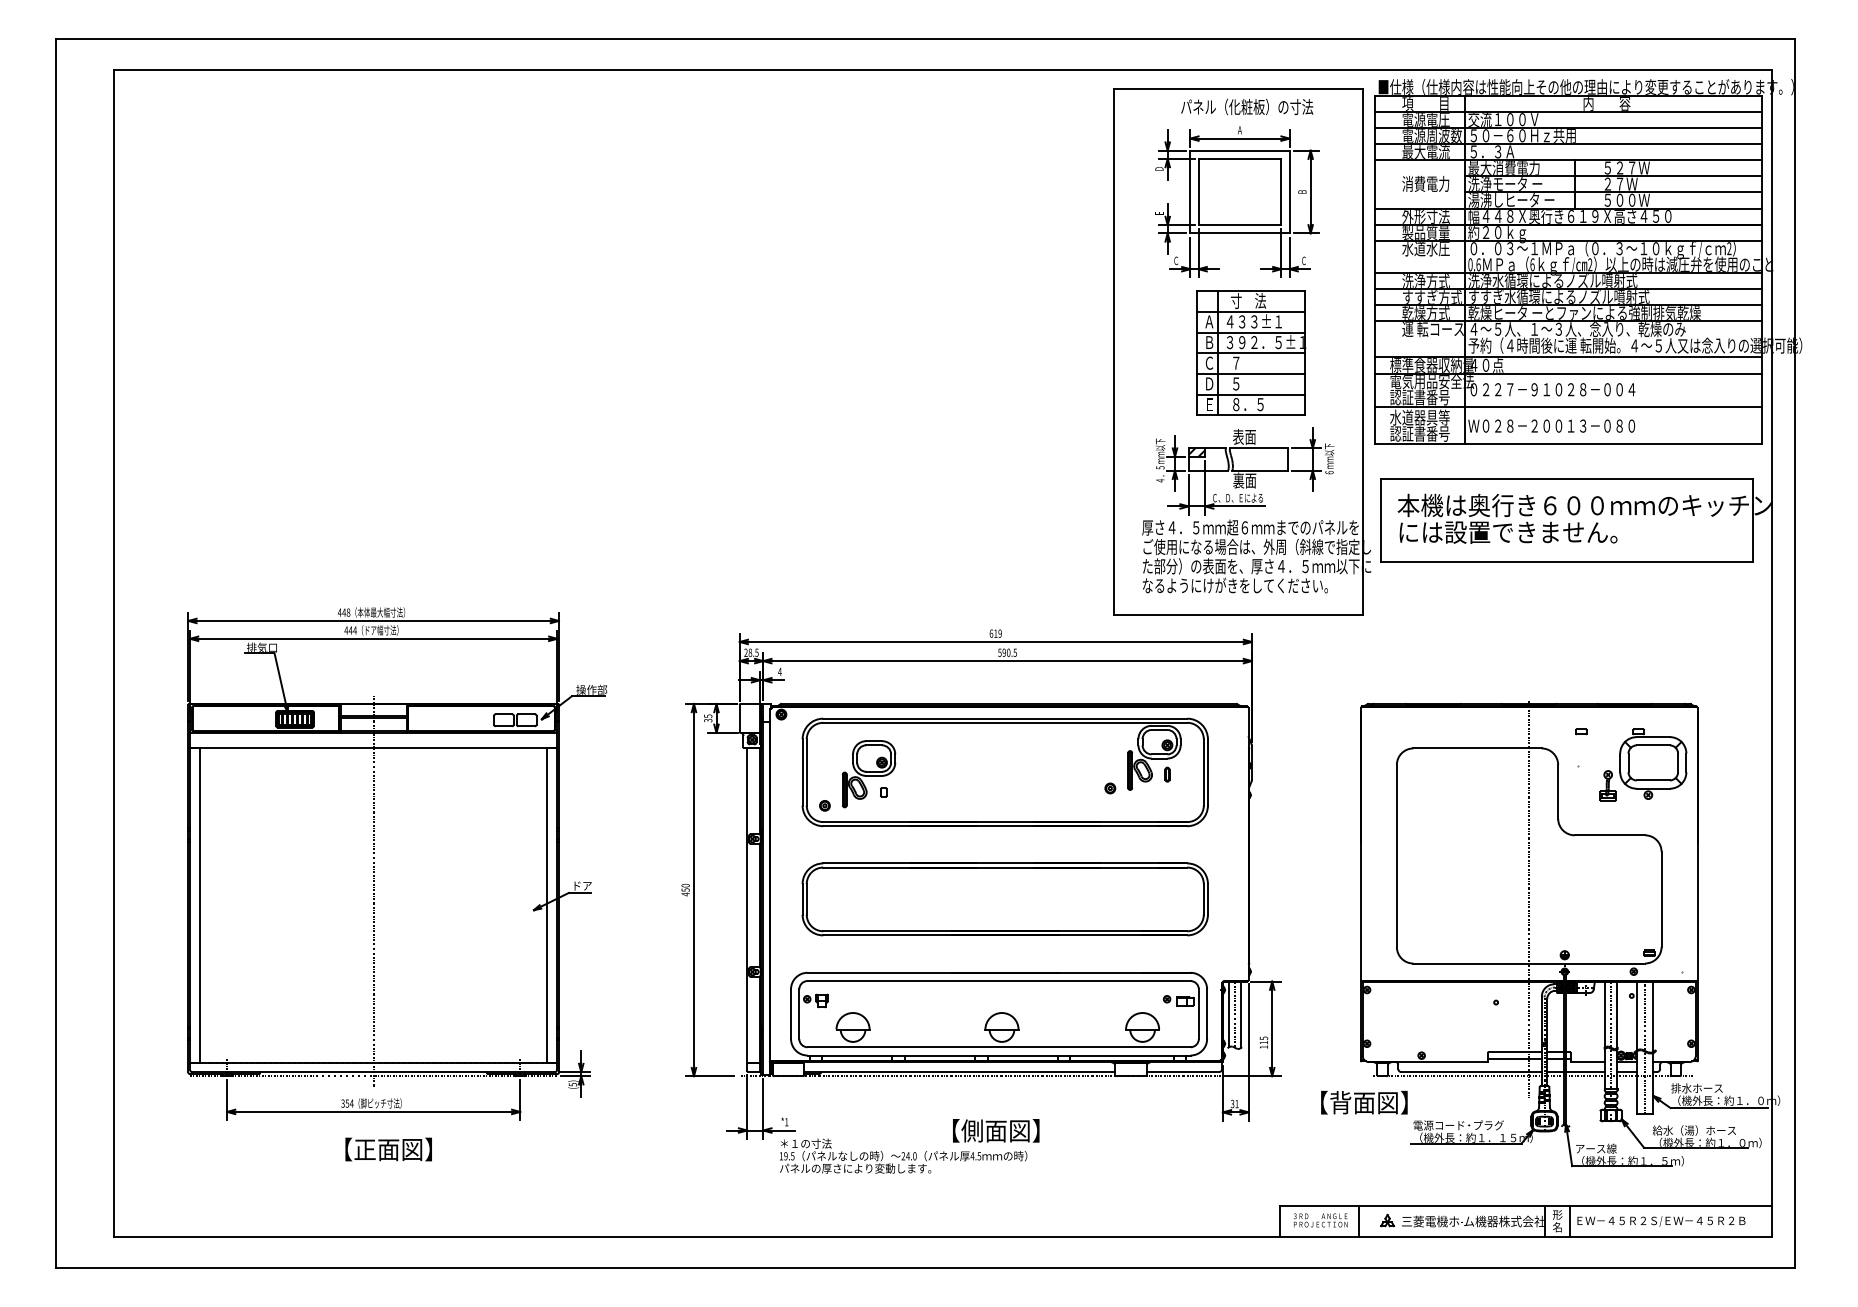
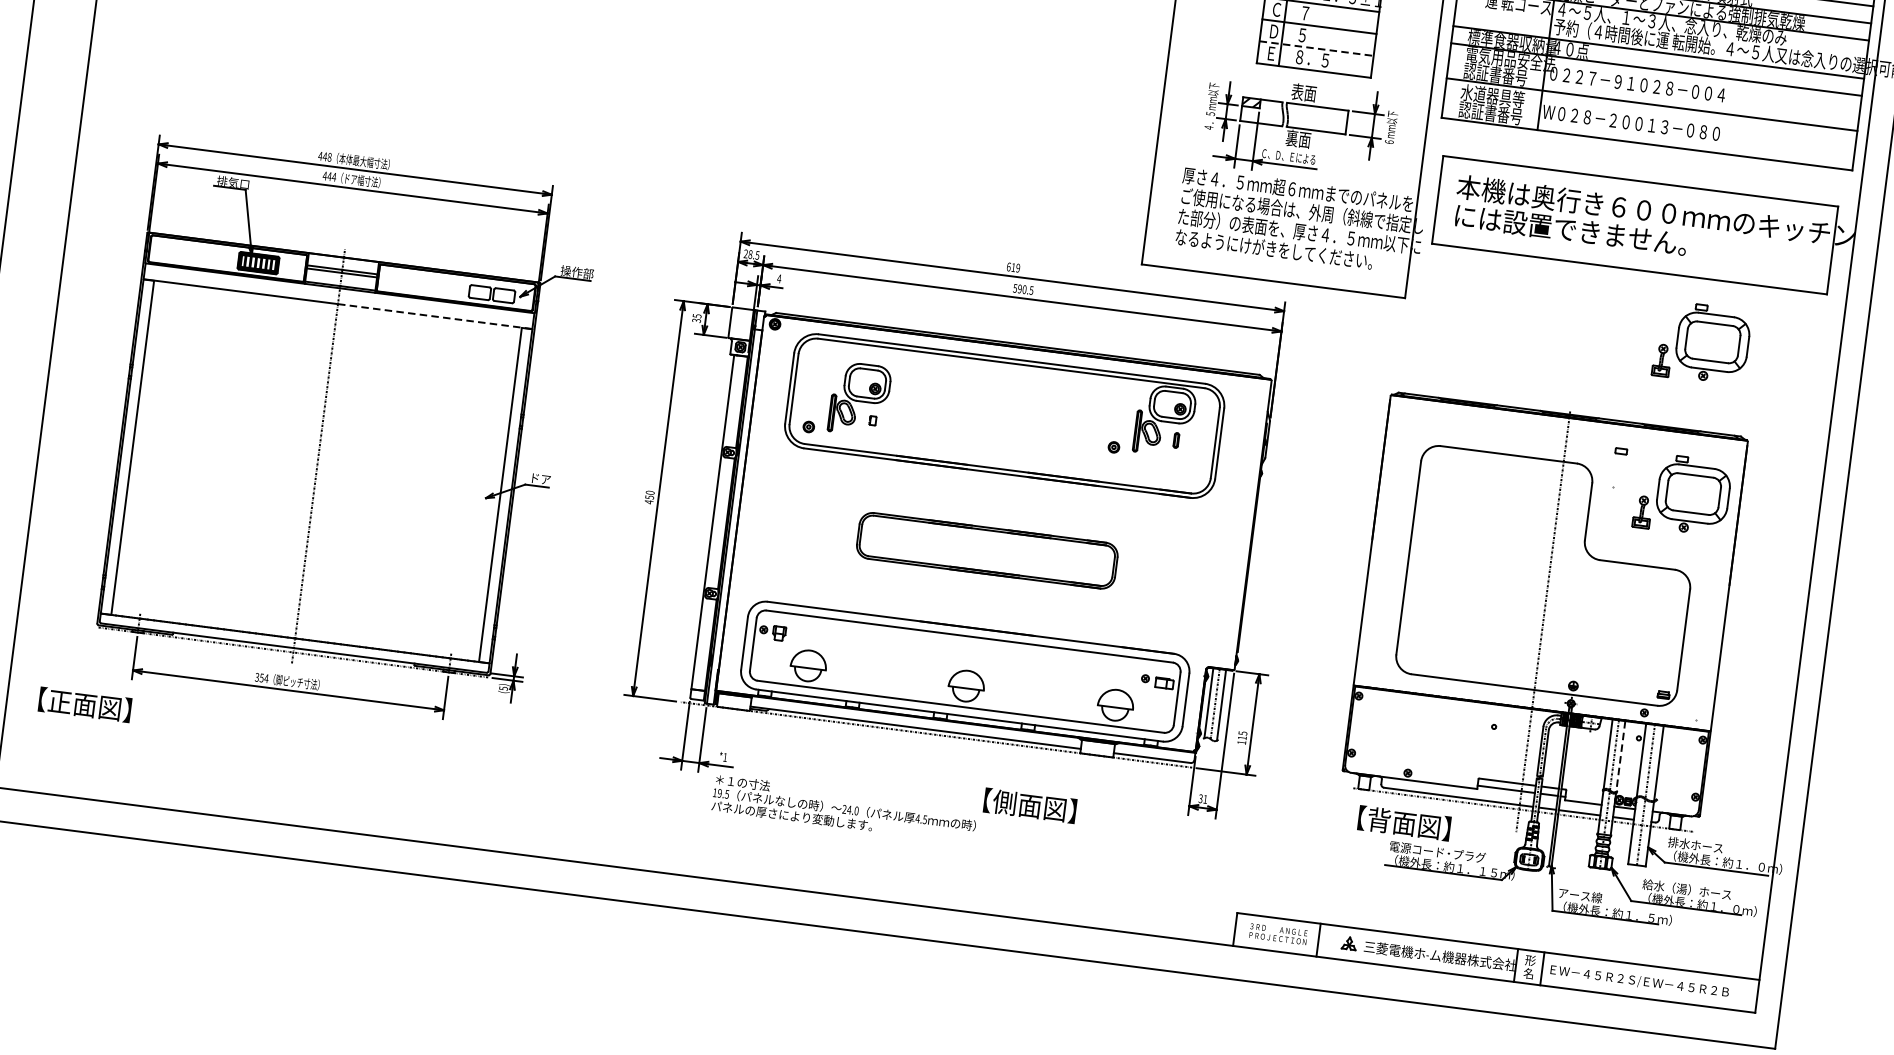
line: (1250, 394) -> (1316, 48), solid -> dashed
part: (1643, 621) -> (1702, 342), added
line: (465, 747) -> (435, 316), solid -> dashed
part: (1004, 899) -> (986, 550), size x0.6
line: (1617, 1015) -> (1621, 757), solid -> dashed
text: (1364, 1102) -> (1404, 823), moved
text: (996, 1130) -> (1030, 805), moved
text: (388, 1149) -> (84, 704), moved

